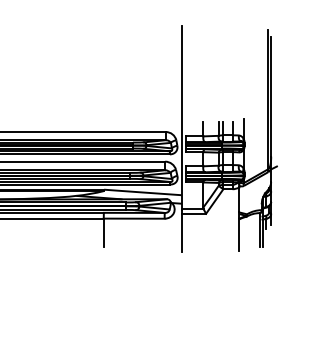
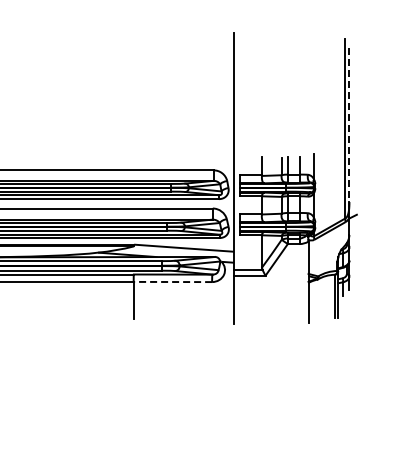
line: (271, 97) -> (349, 125), solid -> dashed
line: (133, 219) -> (172, 282), solid -> dashed

